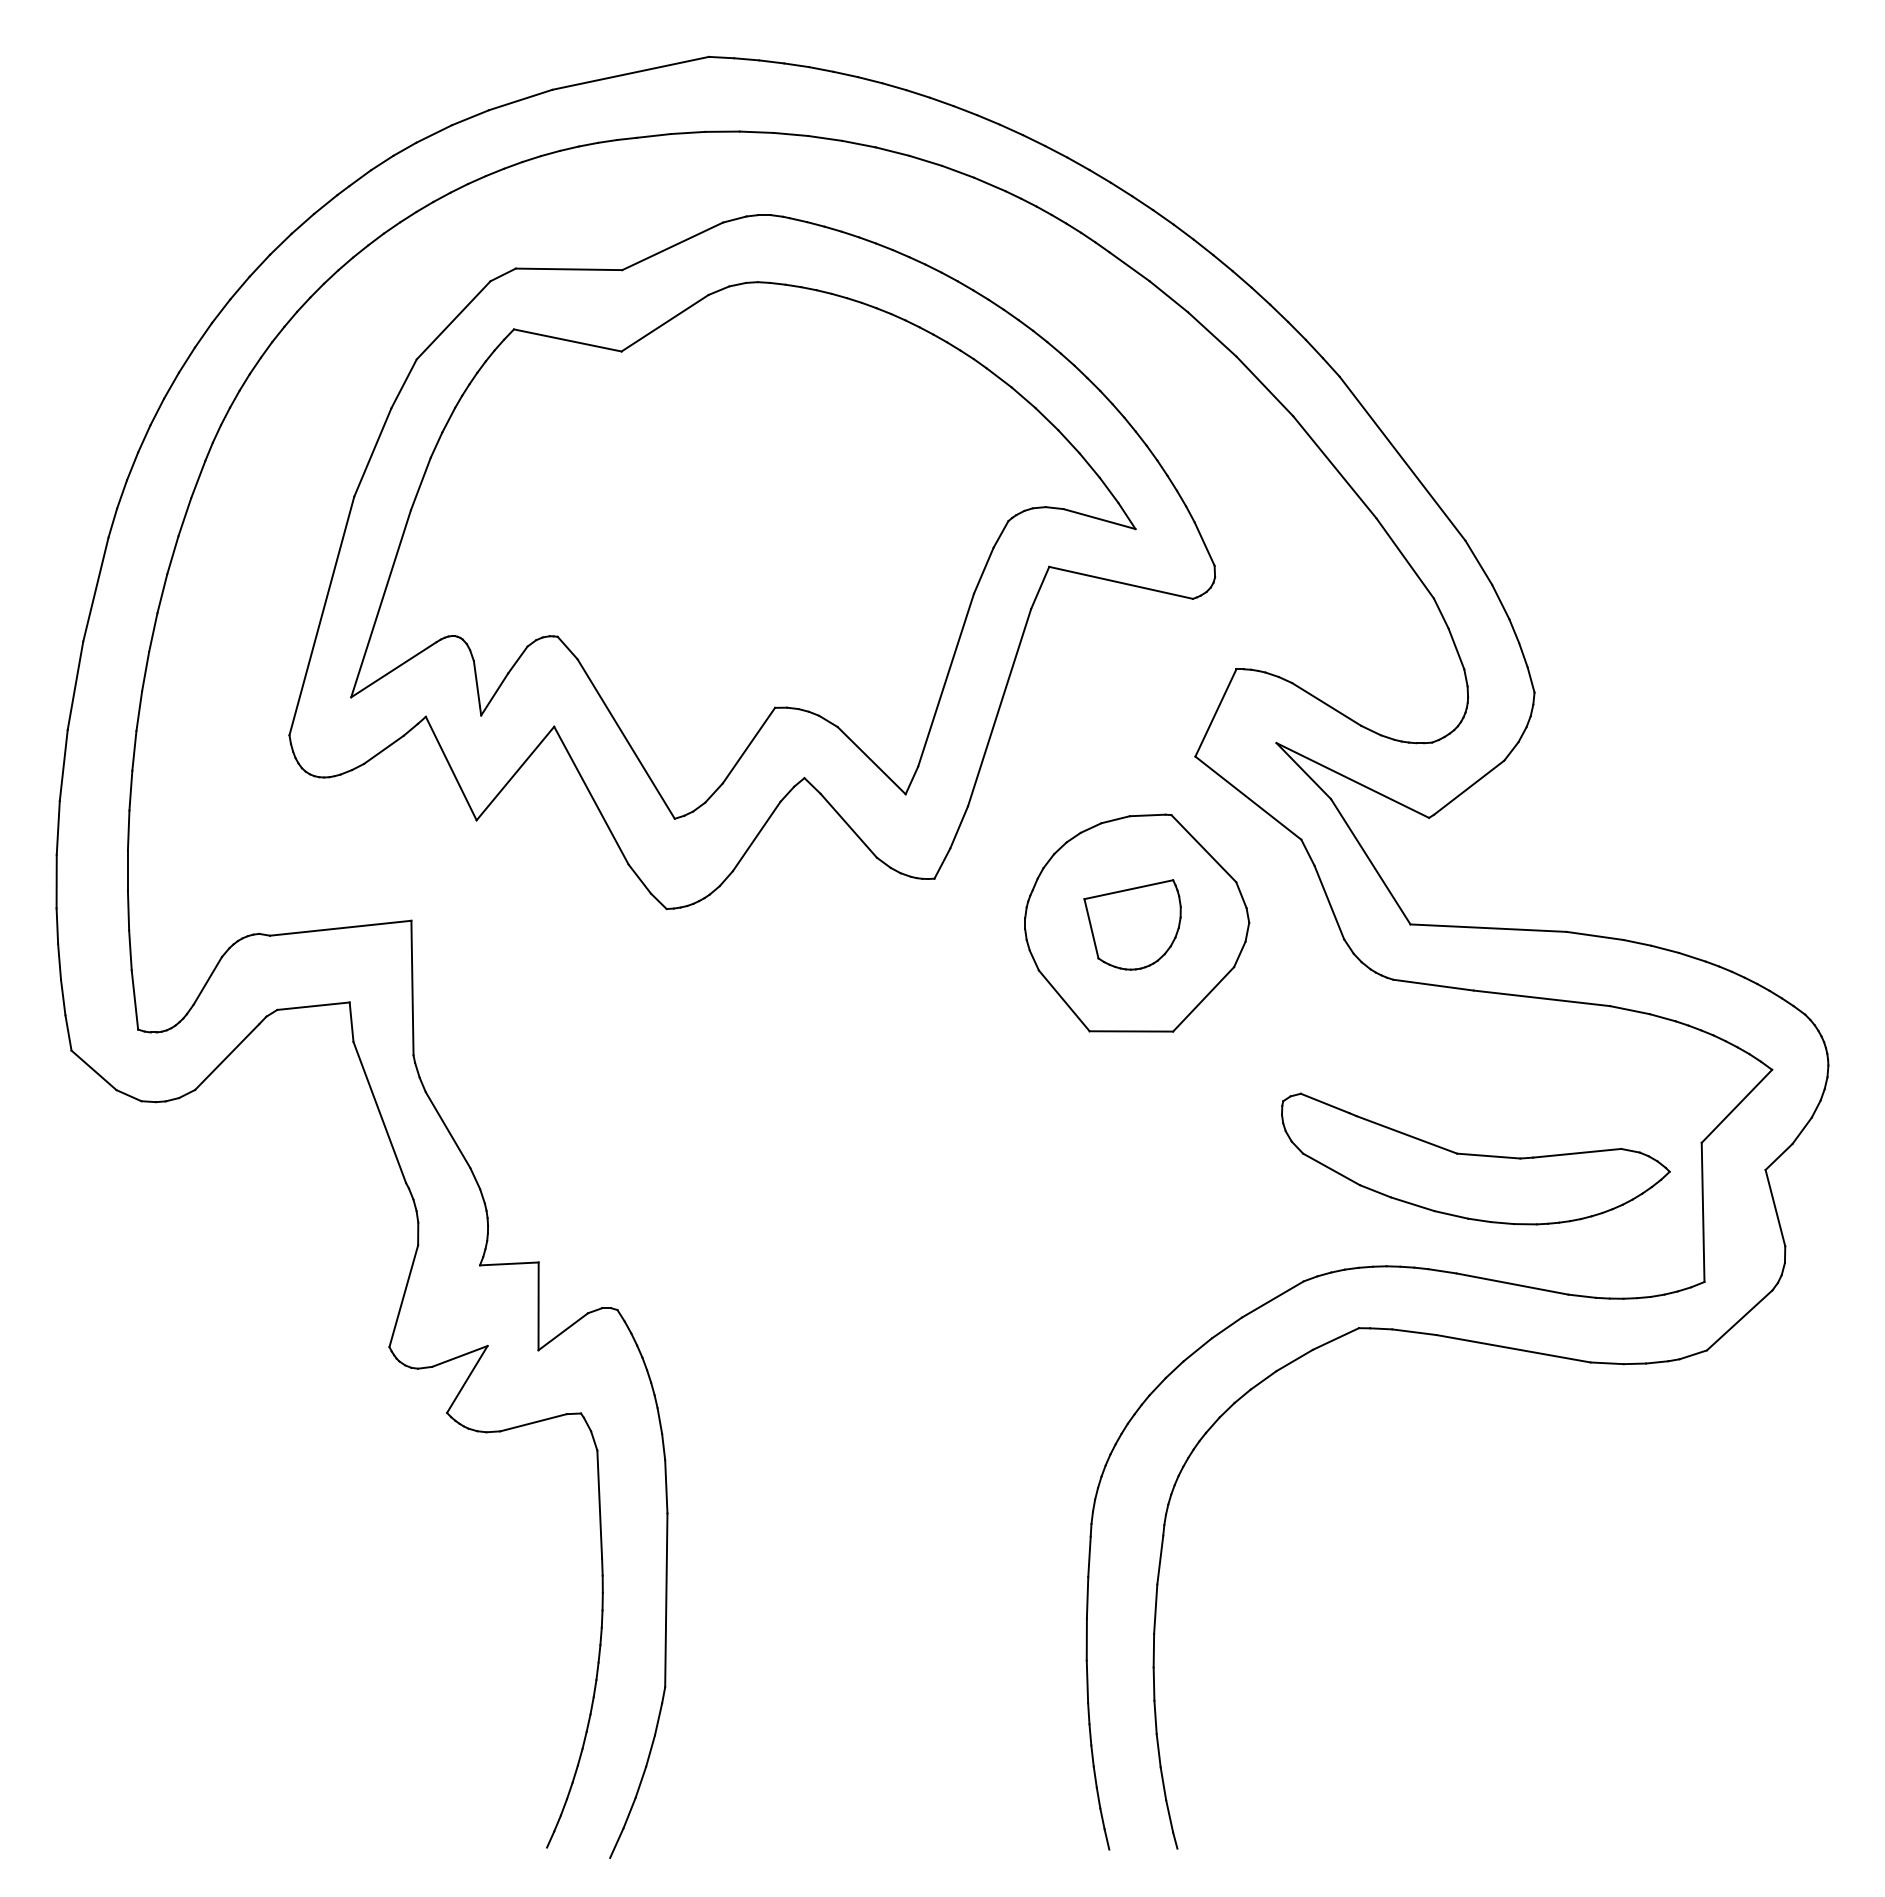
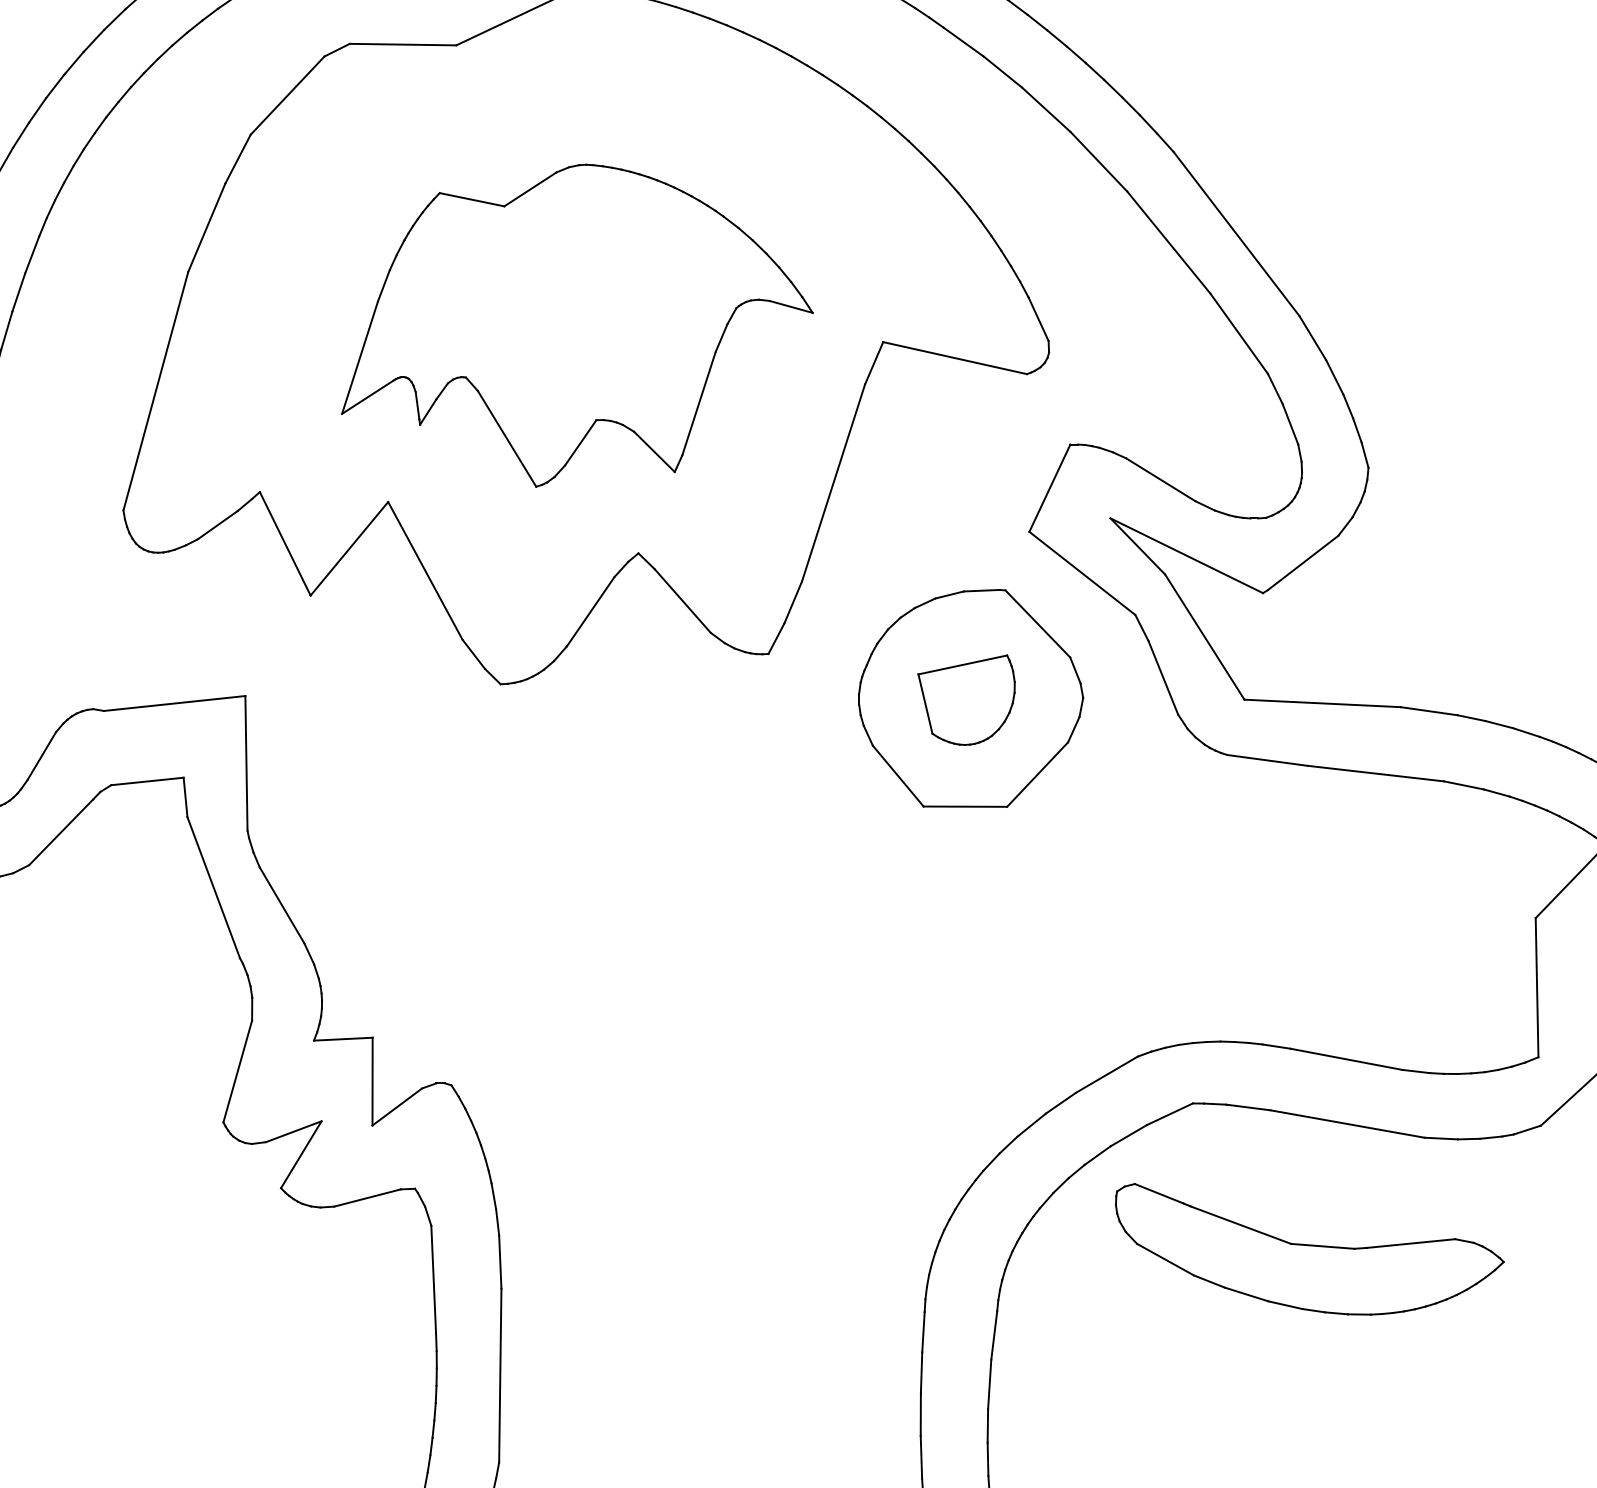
part: (743, 550) -> (577, 325), size x0.6
part: (1475, 1158) -> (1309, 1248), moved

